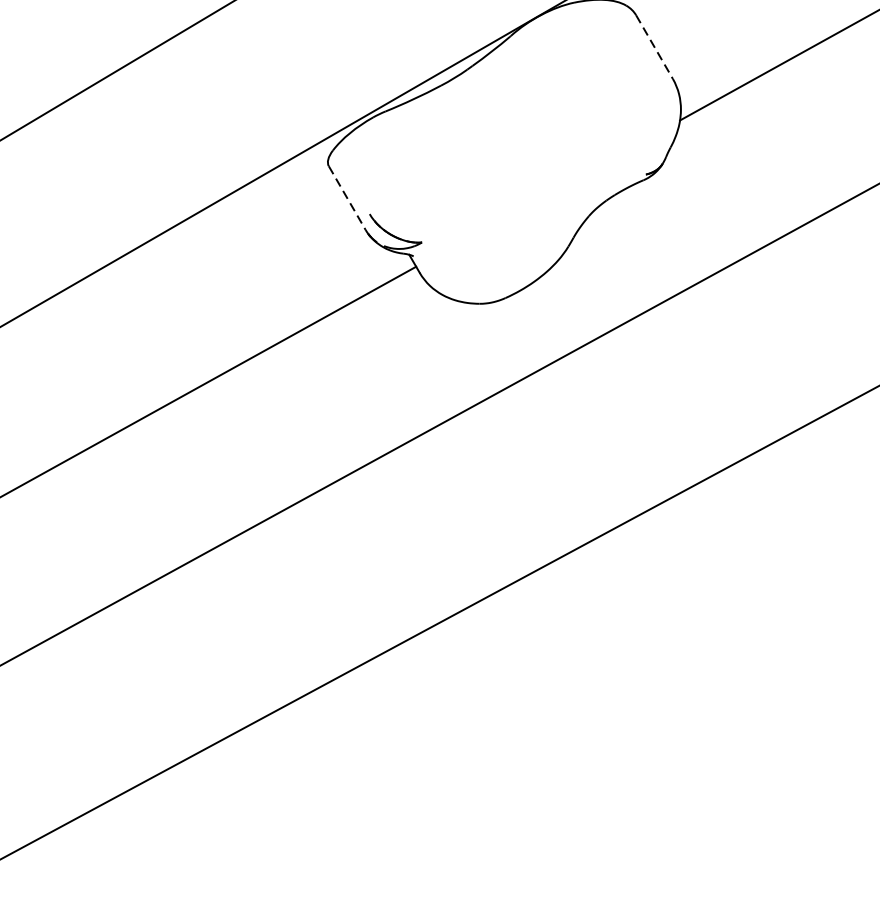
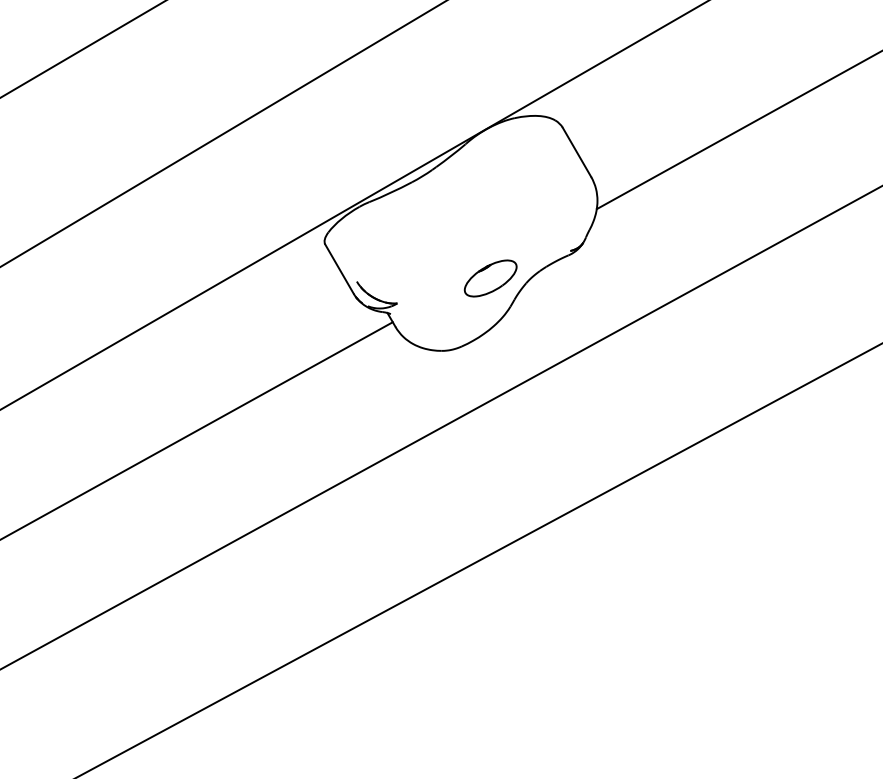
line: (655, 47) -> (577, 152), dashed -> solid
line: (347, 198) -> (339, 269), dashed -> solid
part: (542, 210) -> (490, 278), added

